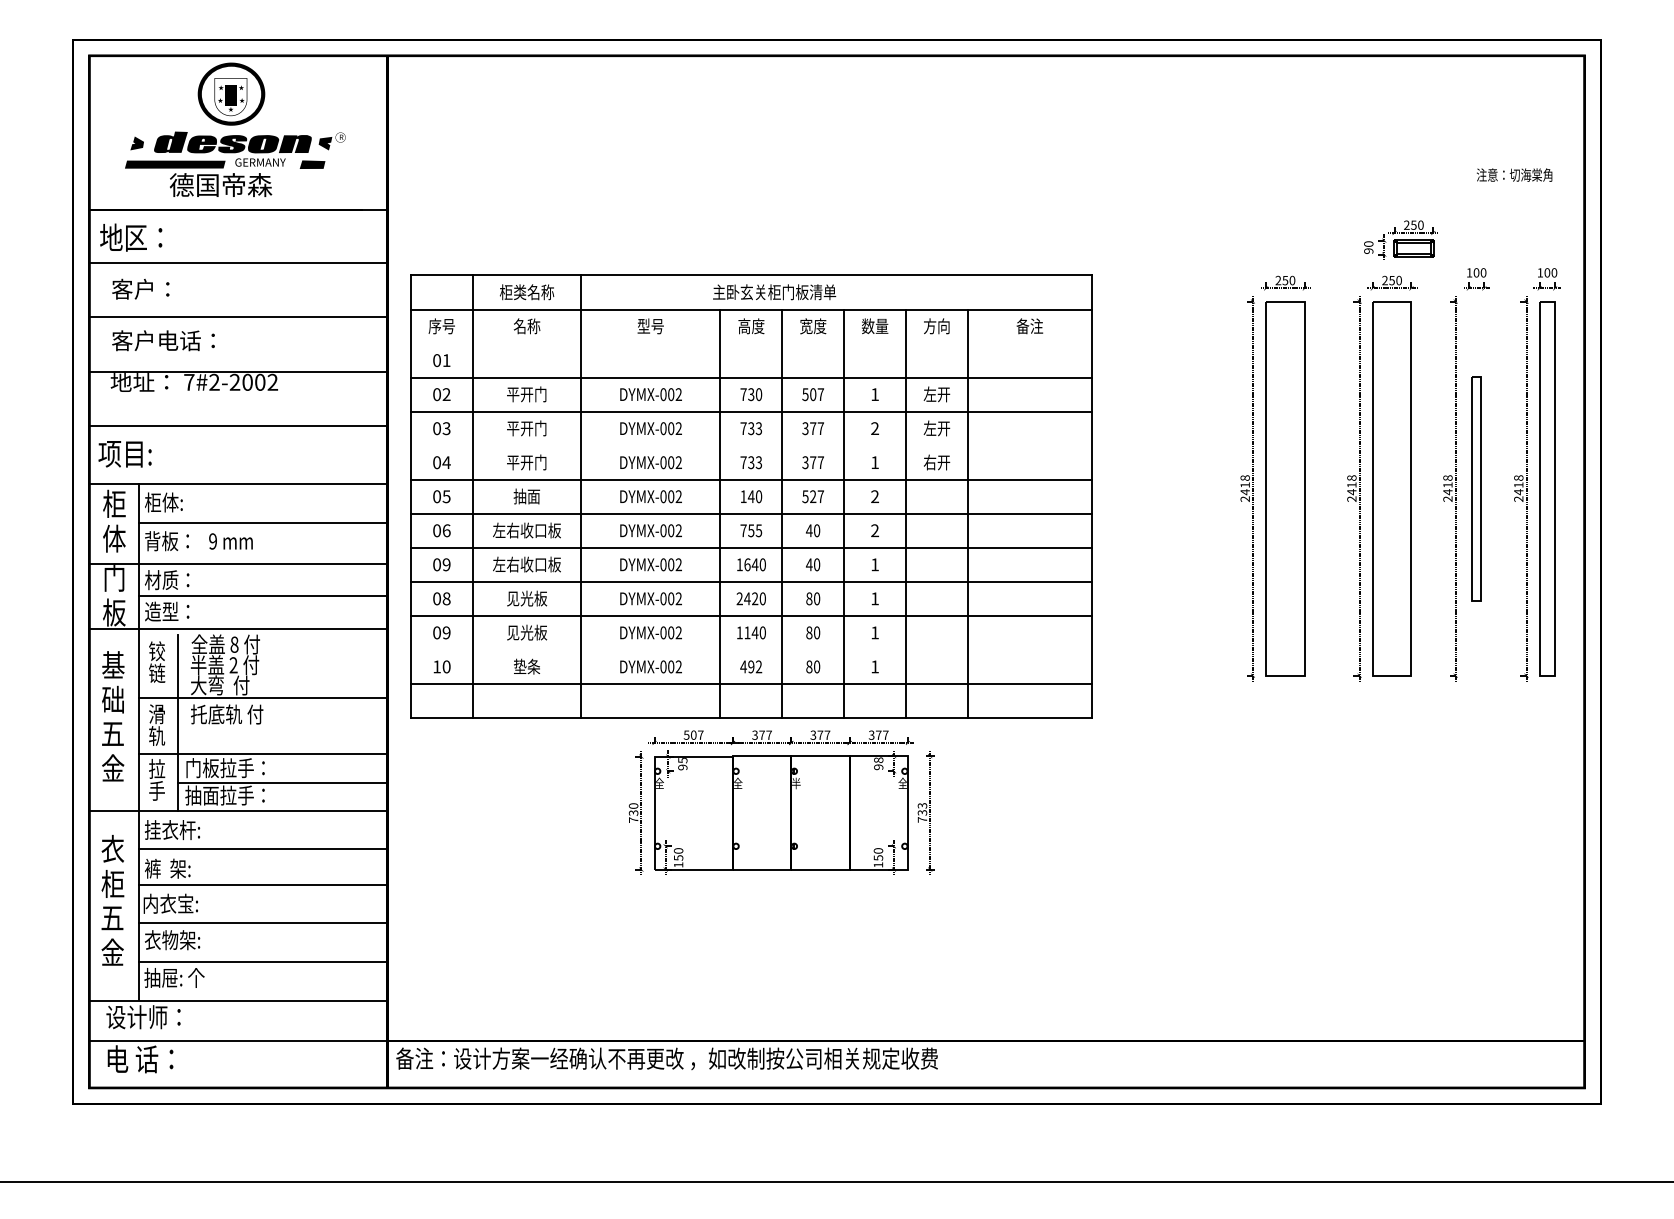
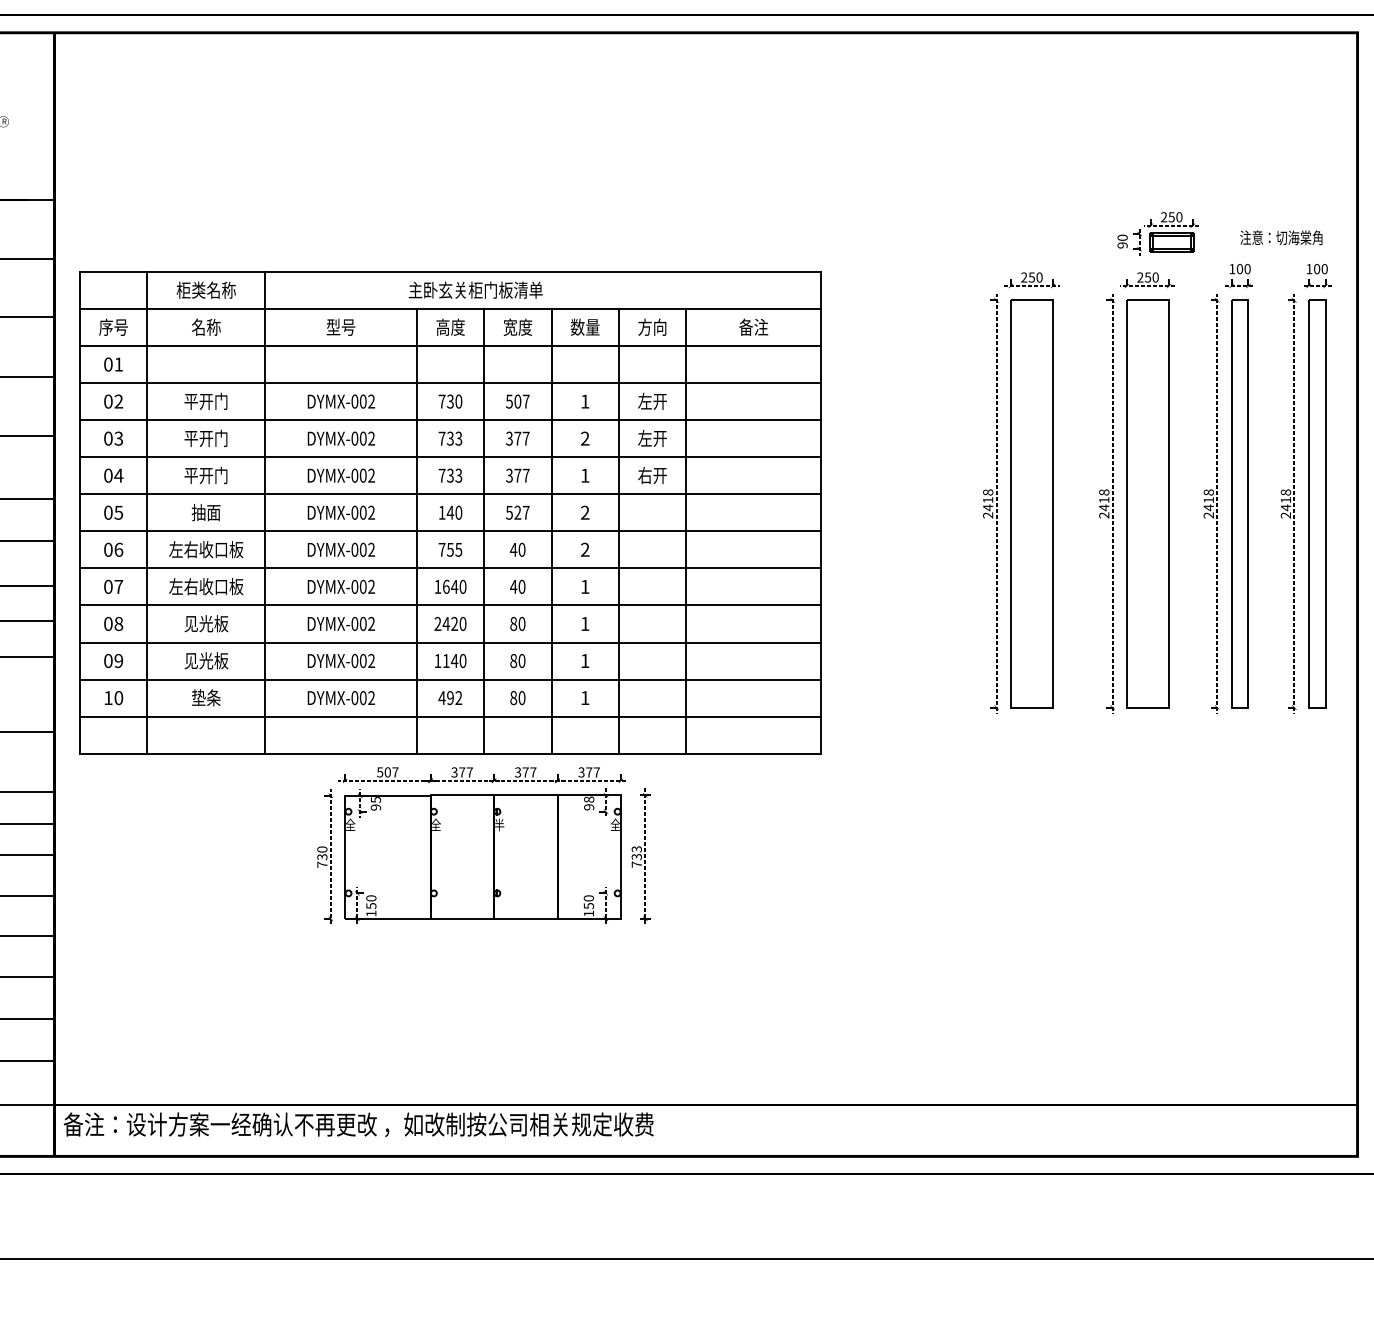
text: (1514, 174) -> (1281, 237), moved
line: (750, 343) -> (449, 345), added
line: (750, 445) -> (449, 457), added
part: (1476, 488) -> (1239, 503), size x1.67
text: (446, 564) -> (118, 586), 09 -> 07
line: (750, 649) -> (449, 679), added

